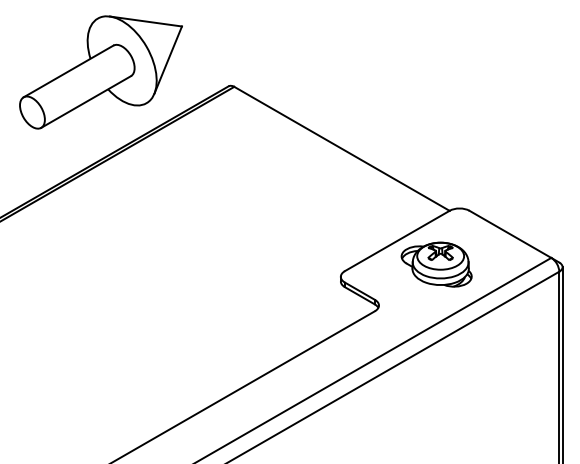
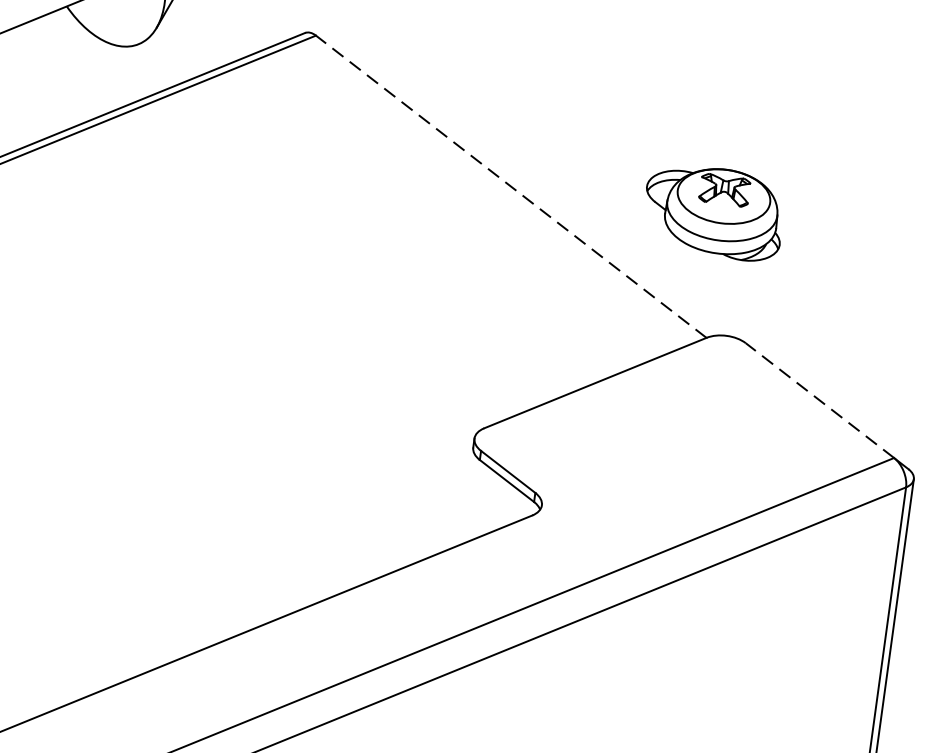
line: (341, 148) -> (510, 185), solid -> dashed
line: (510, 234) -> (820, 400), solid -> dashed
part: (436, 264) -> (713, 211), moved

